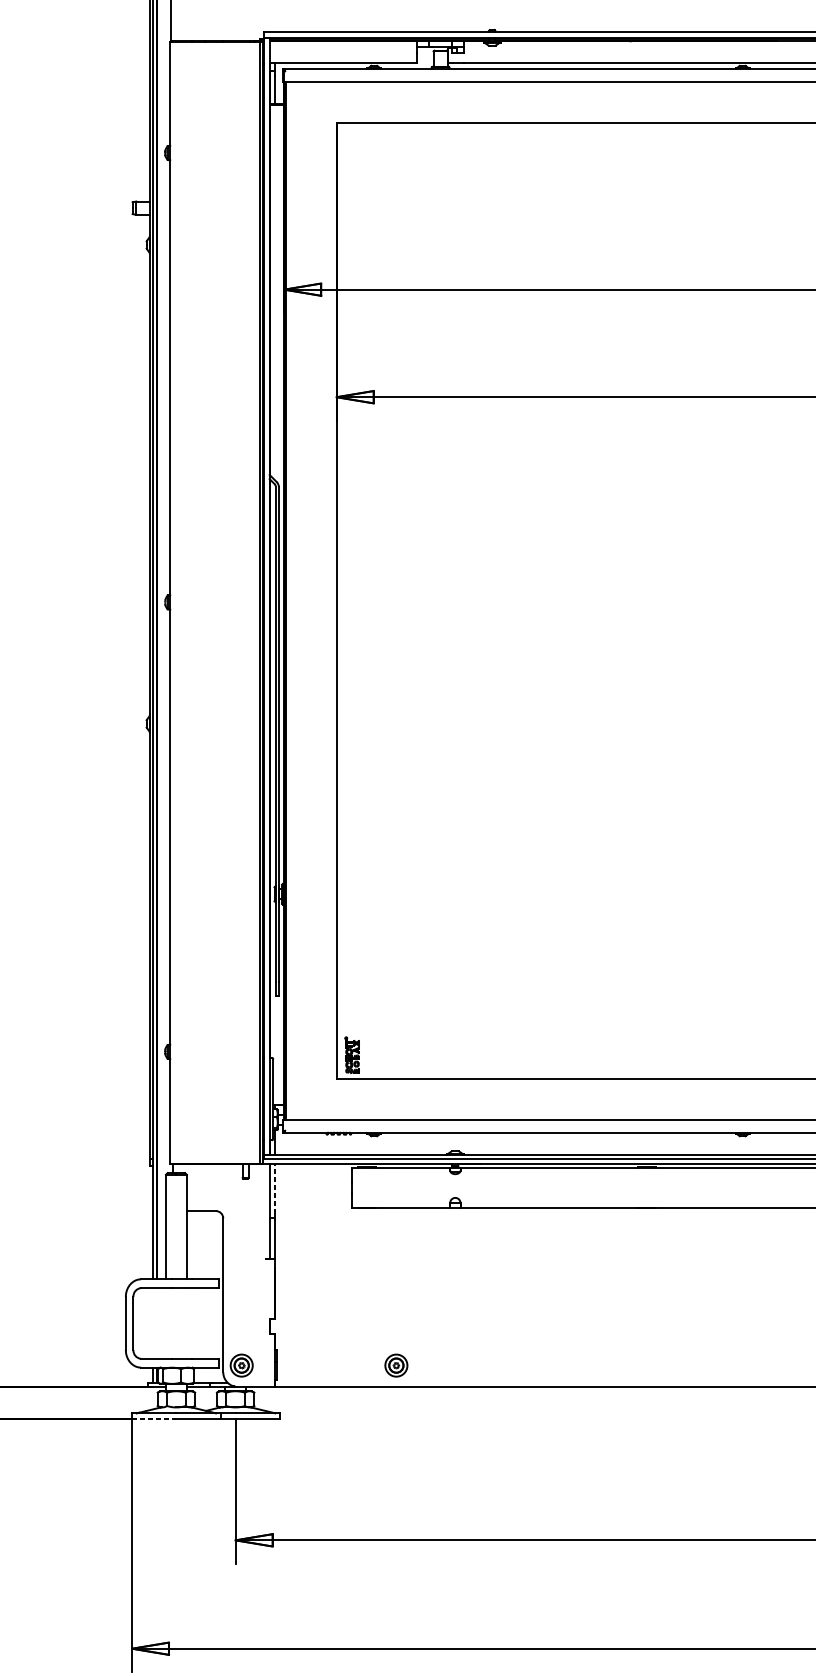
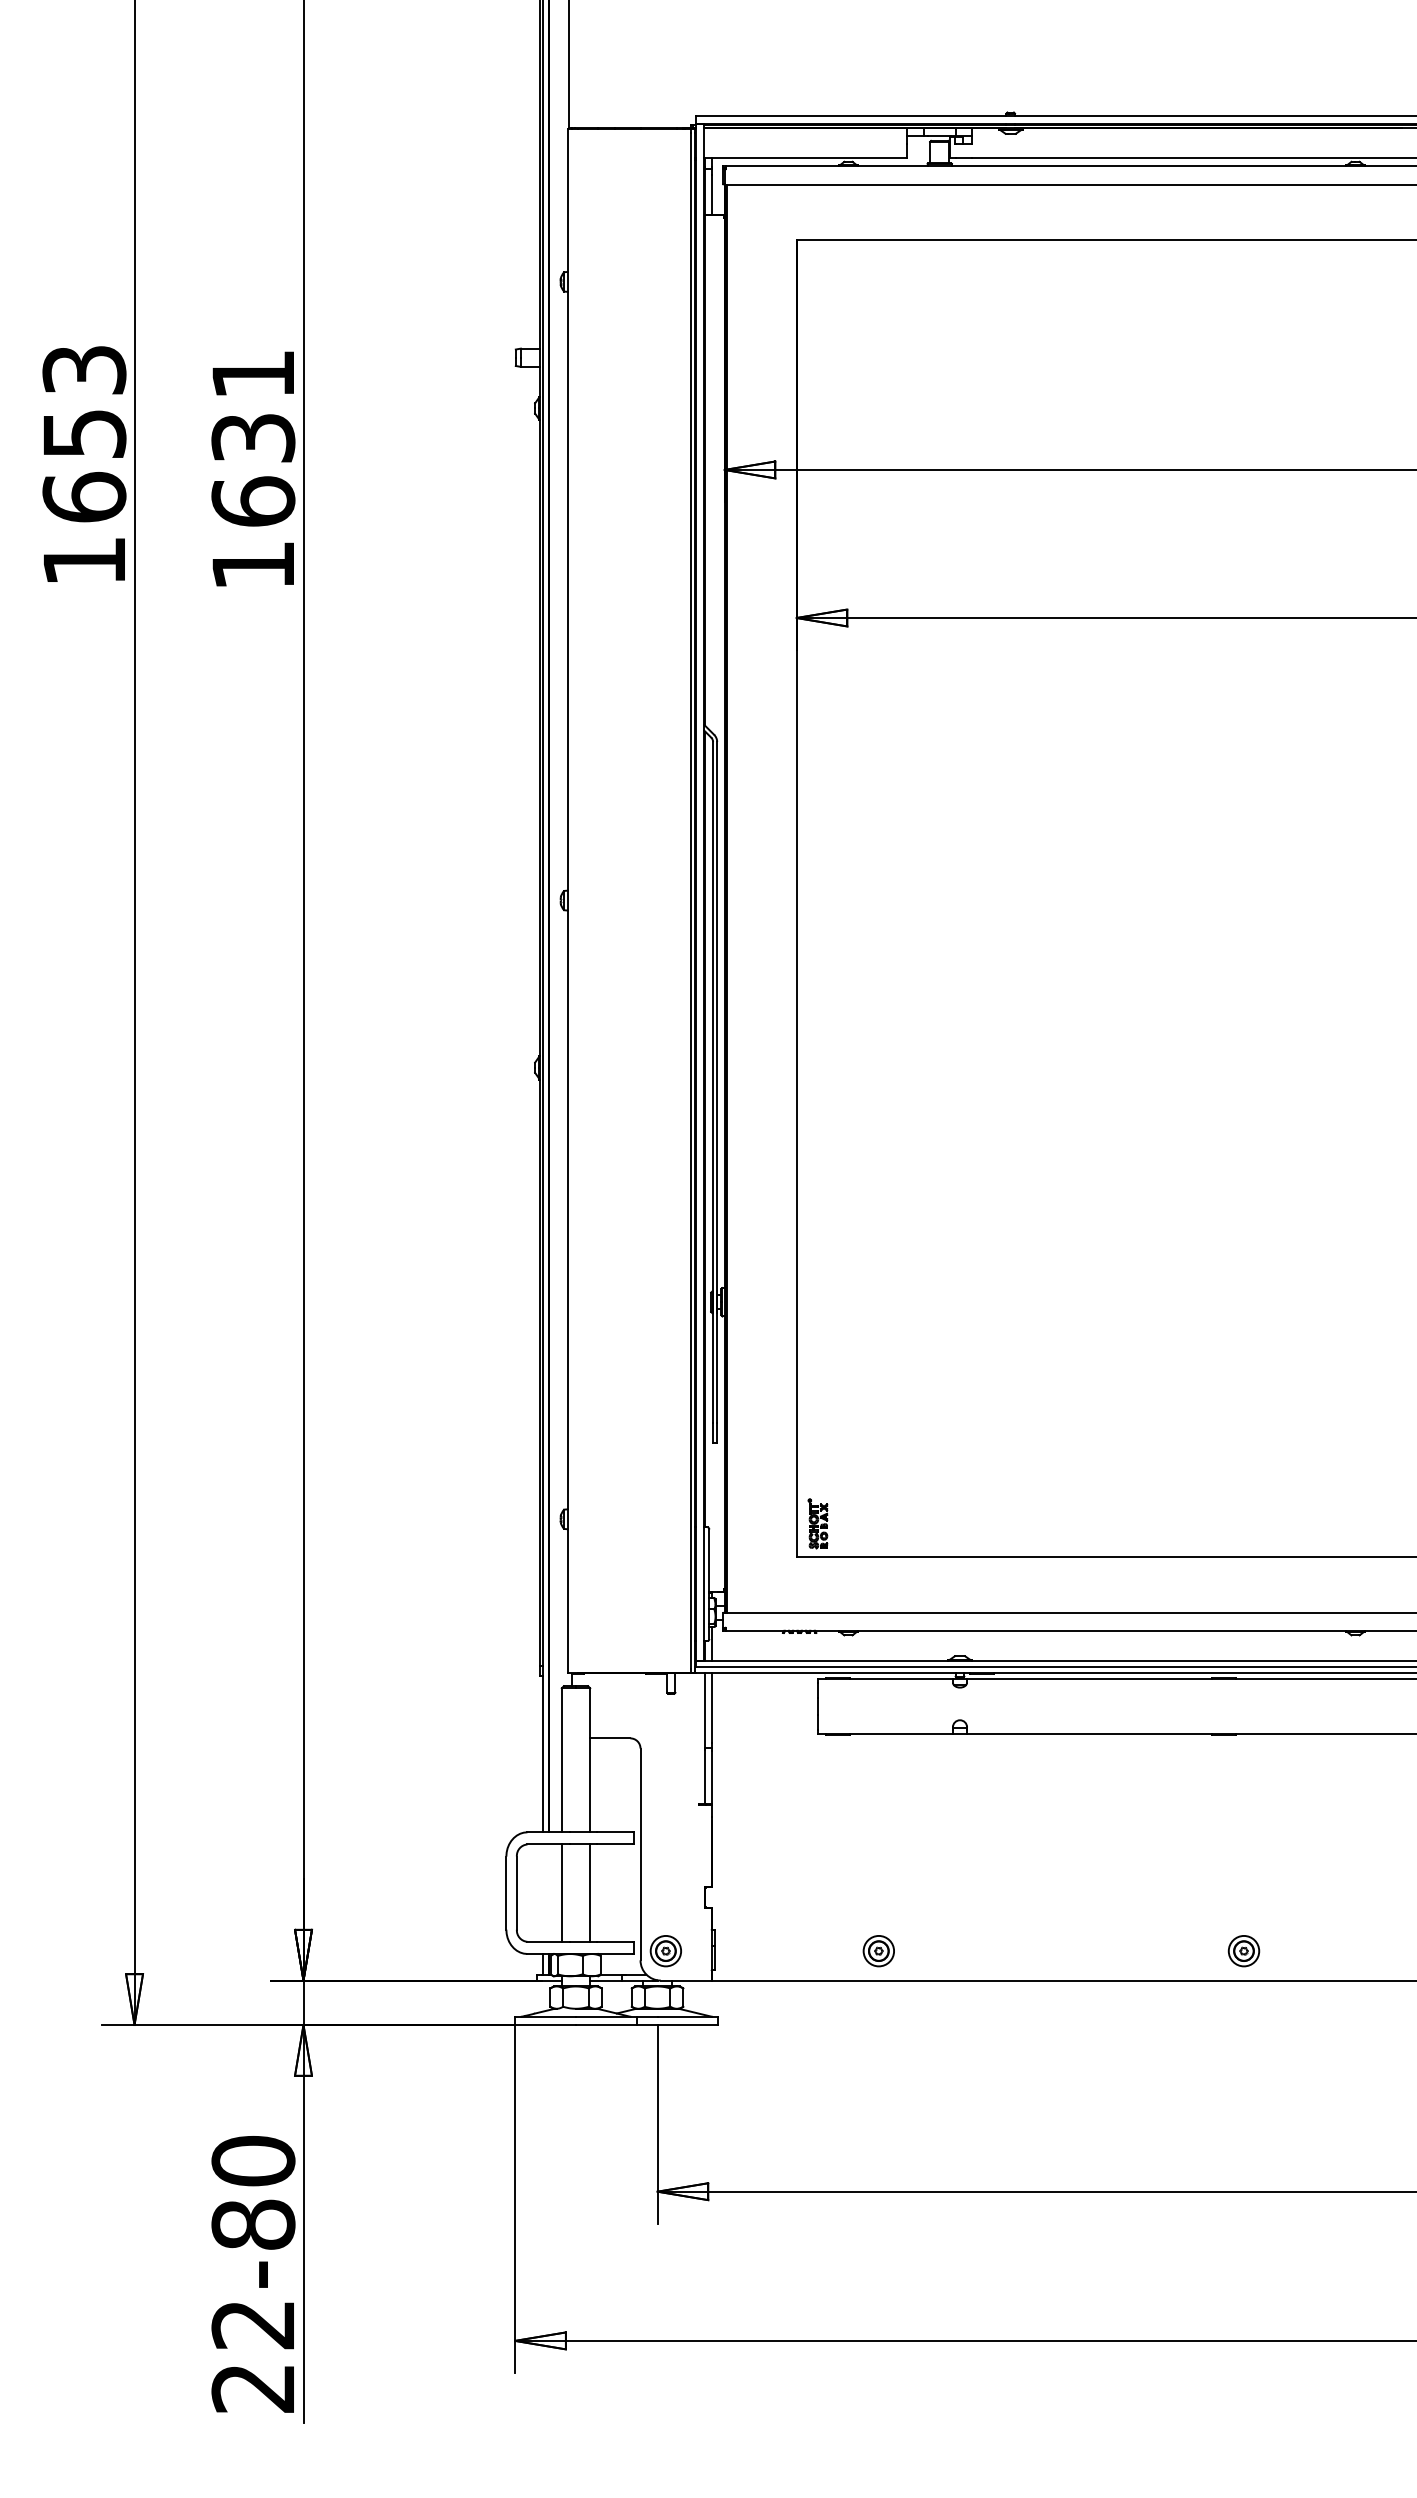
line: (274, 1189) -> (711, 1708), dashed -> solid
line: (165, 1323) -> (561, 1892), added
line: (186, 1323) -> (590, 1892), added
part: (661, 1365) -> (1243, 1951), added
line: (154, 1419) -> (546, 2025), dashed -> solid

